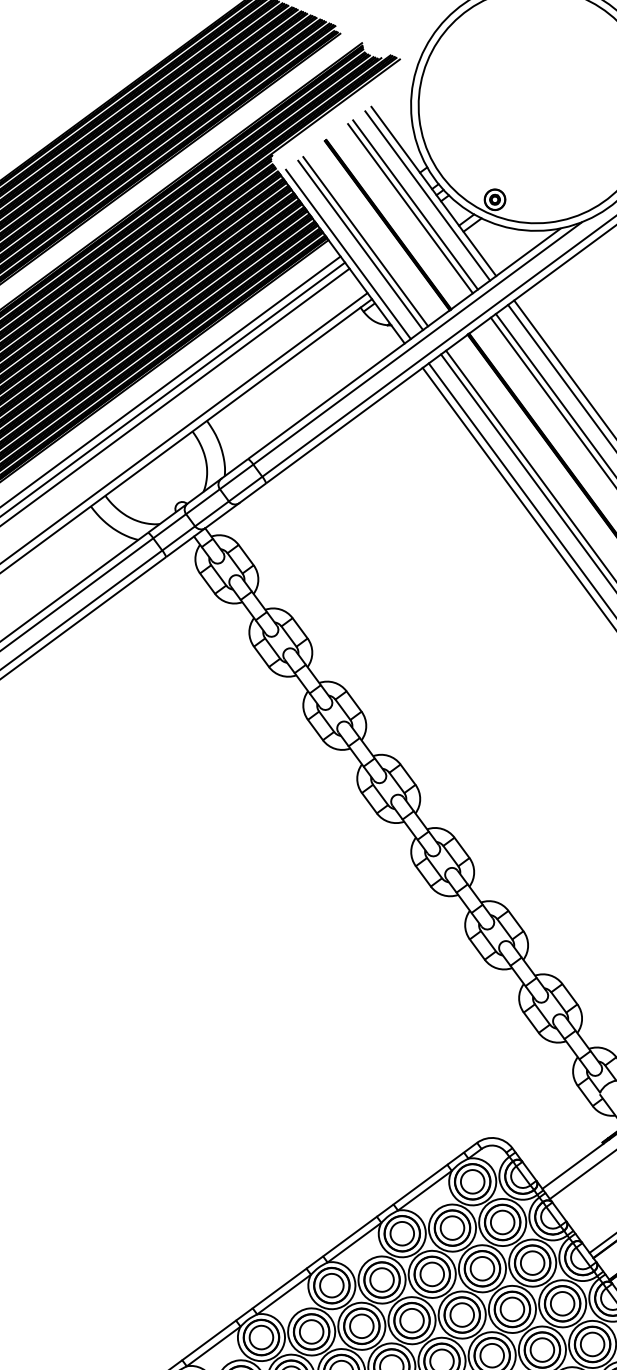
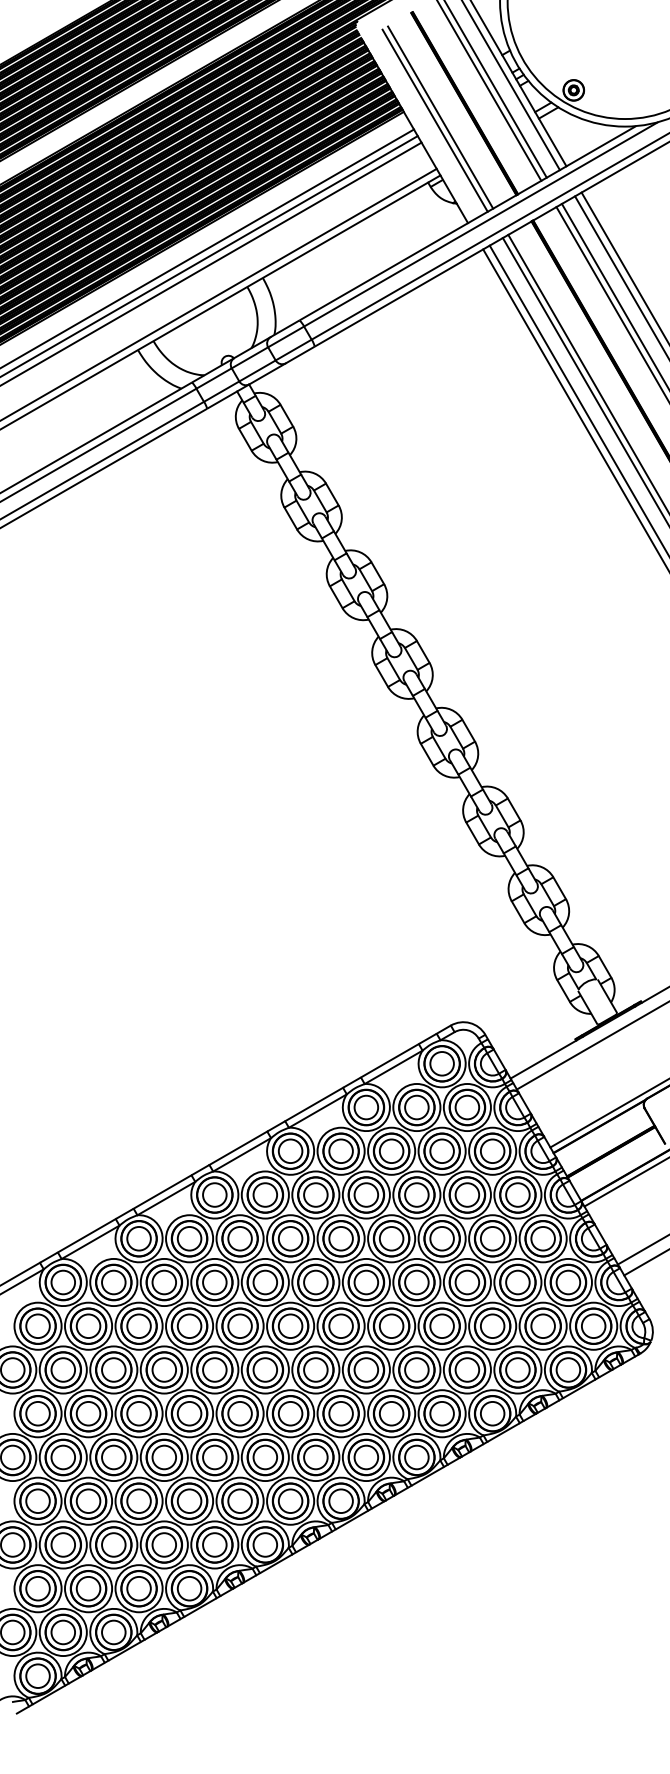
line: (347, 254) -> (421, 128), removed

